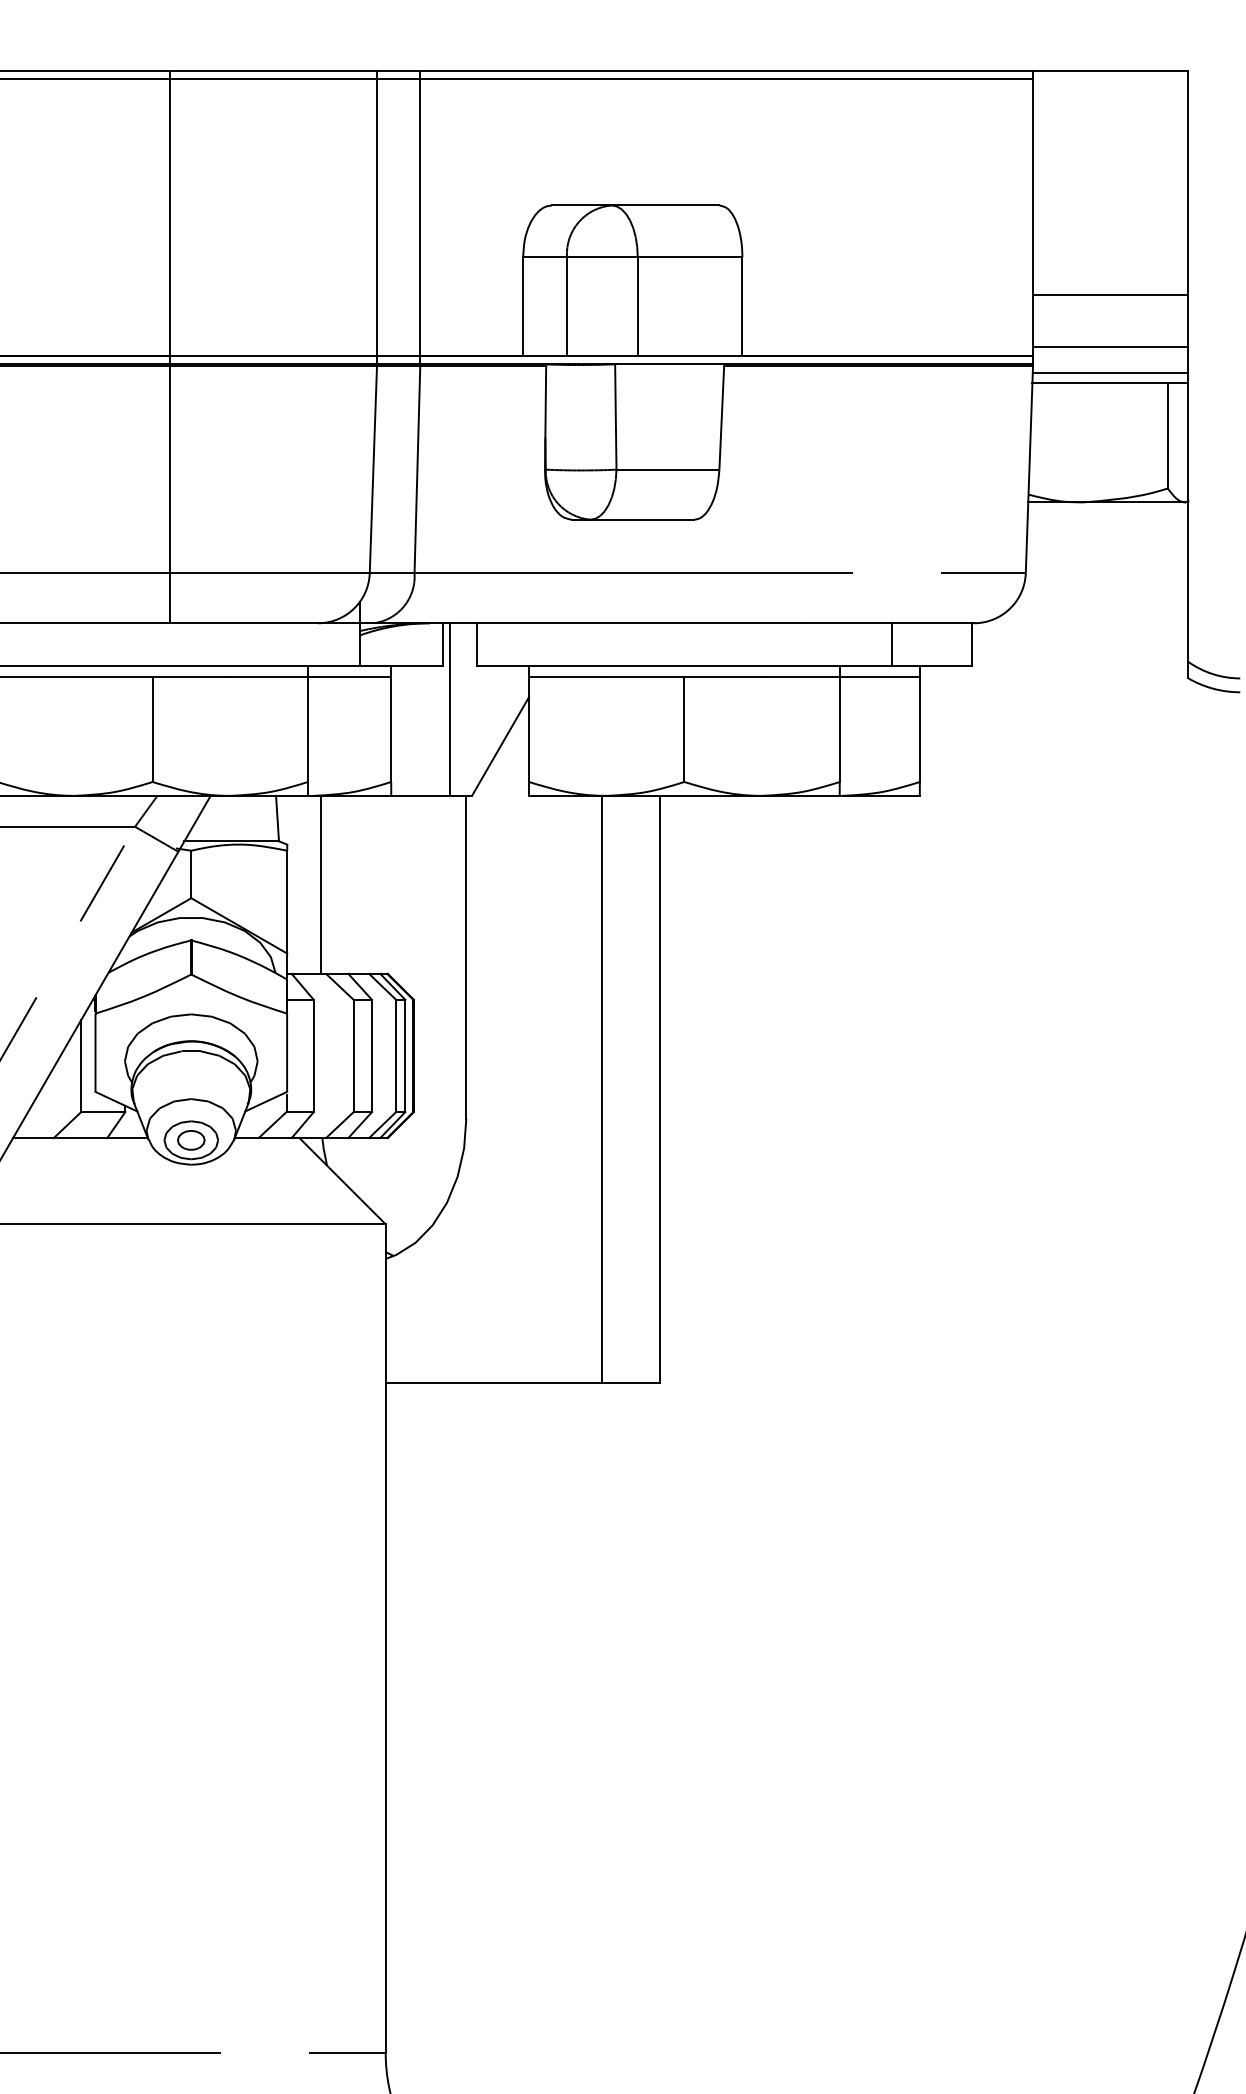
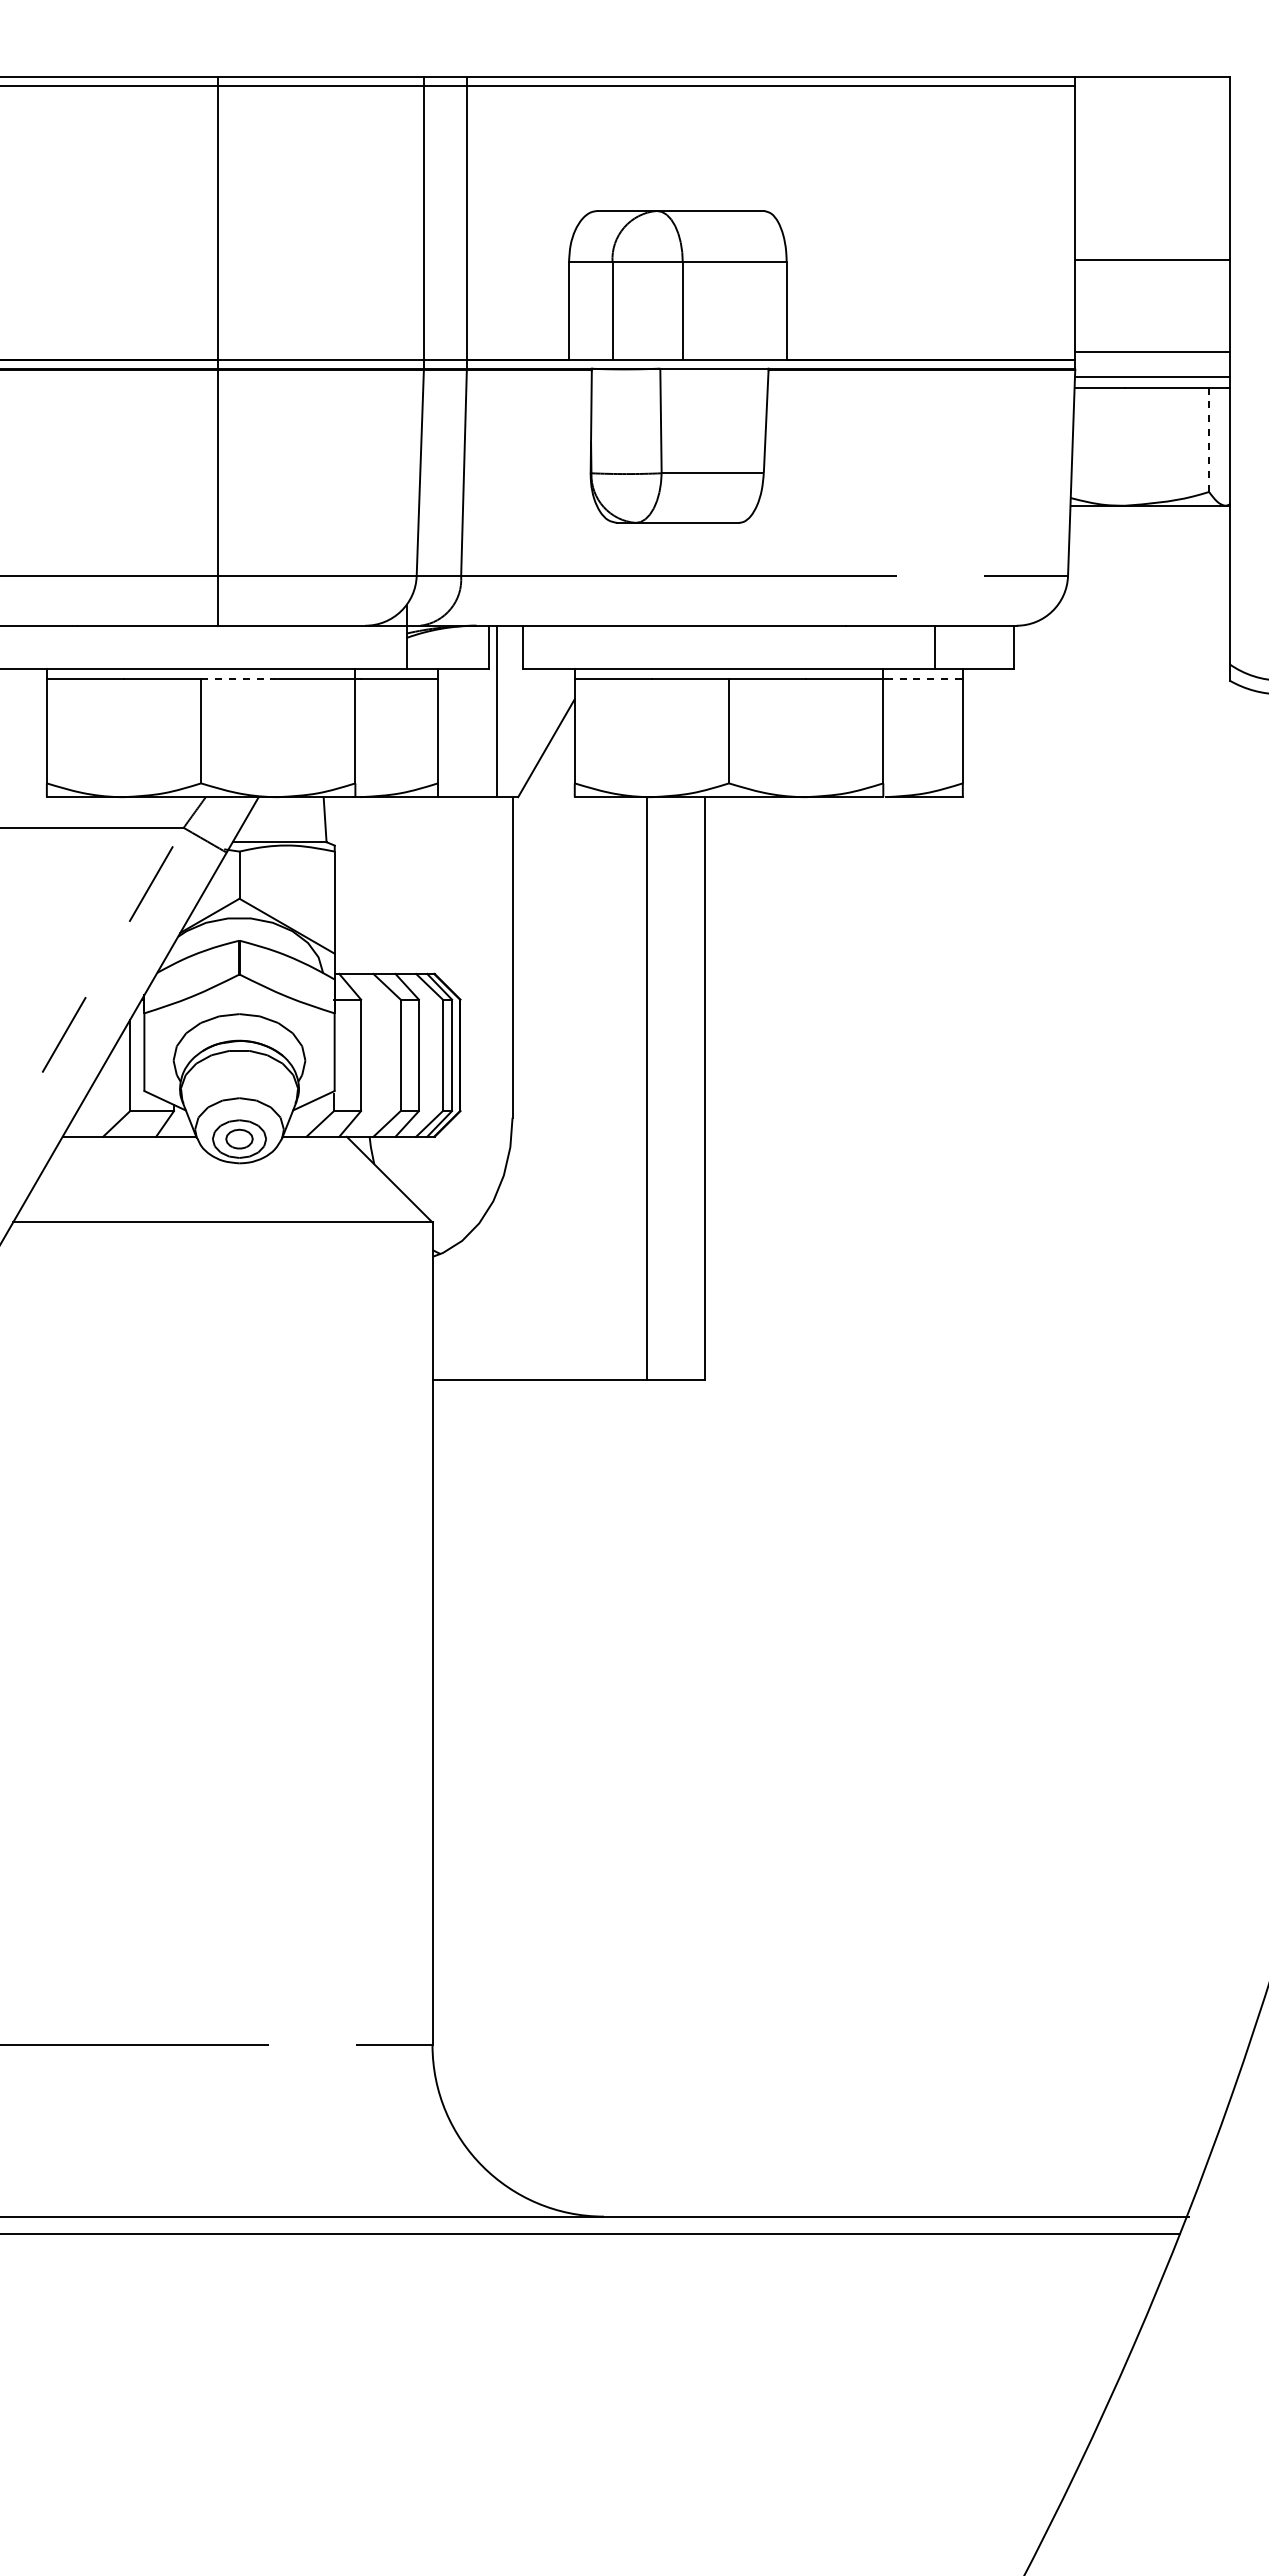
line: (1110, 295) -> (1152, 260), moved
line: (1168, 436) -> (1209, 440), solid -> dashed
line: (191, 676) -> (239, 678), solid -> dashed
line: (881, 676) -> (924, 678), solid -> dashed
line: (321, 884) -> (368, 885), removed

